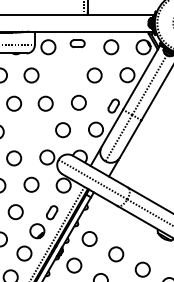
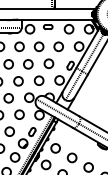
circle: (62, 75) -> (38, 46), added
circle: (29, 131) -> (18, 81), added

